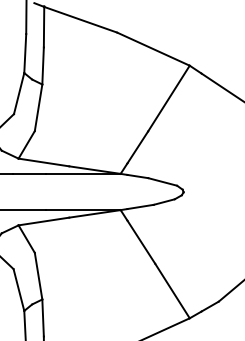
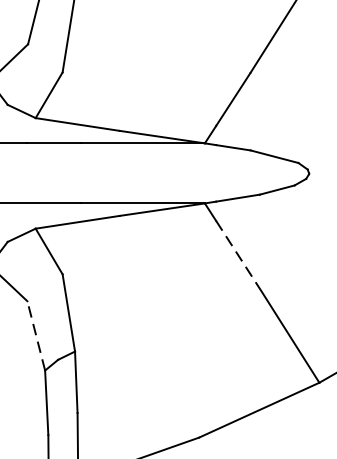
line: (141, 242) -> (239, 257), solid -> dashed
line: (18, 290) -> (35, 336), solid -> dashed

